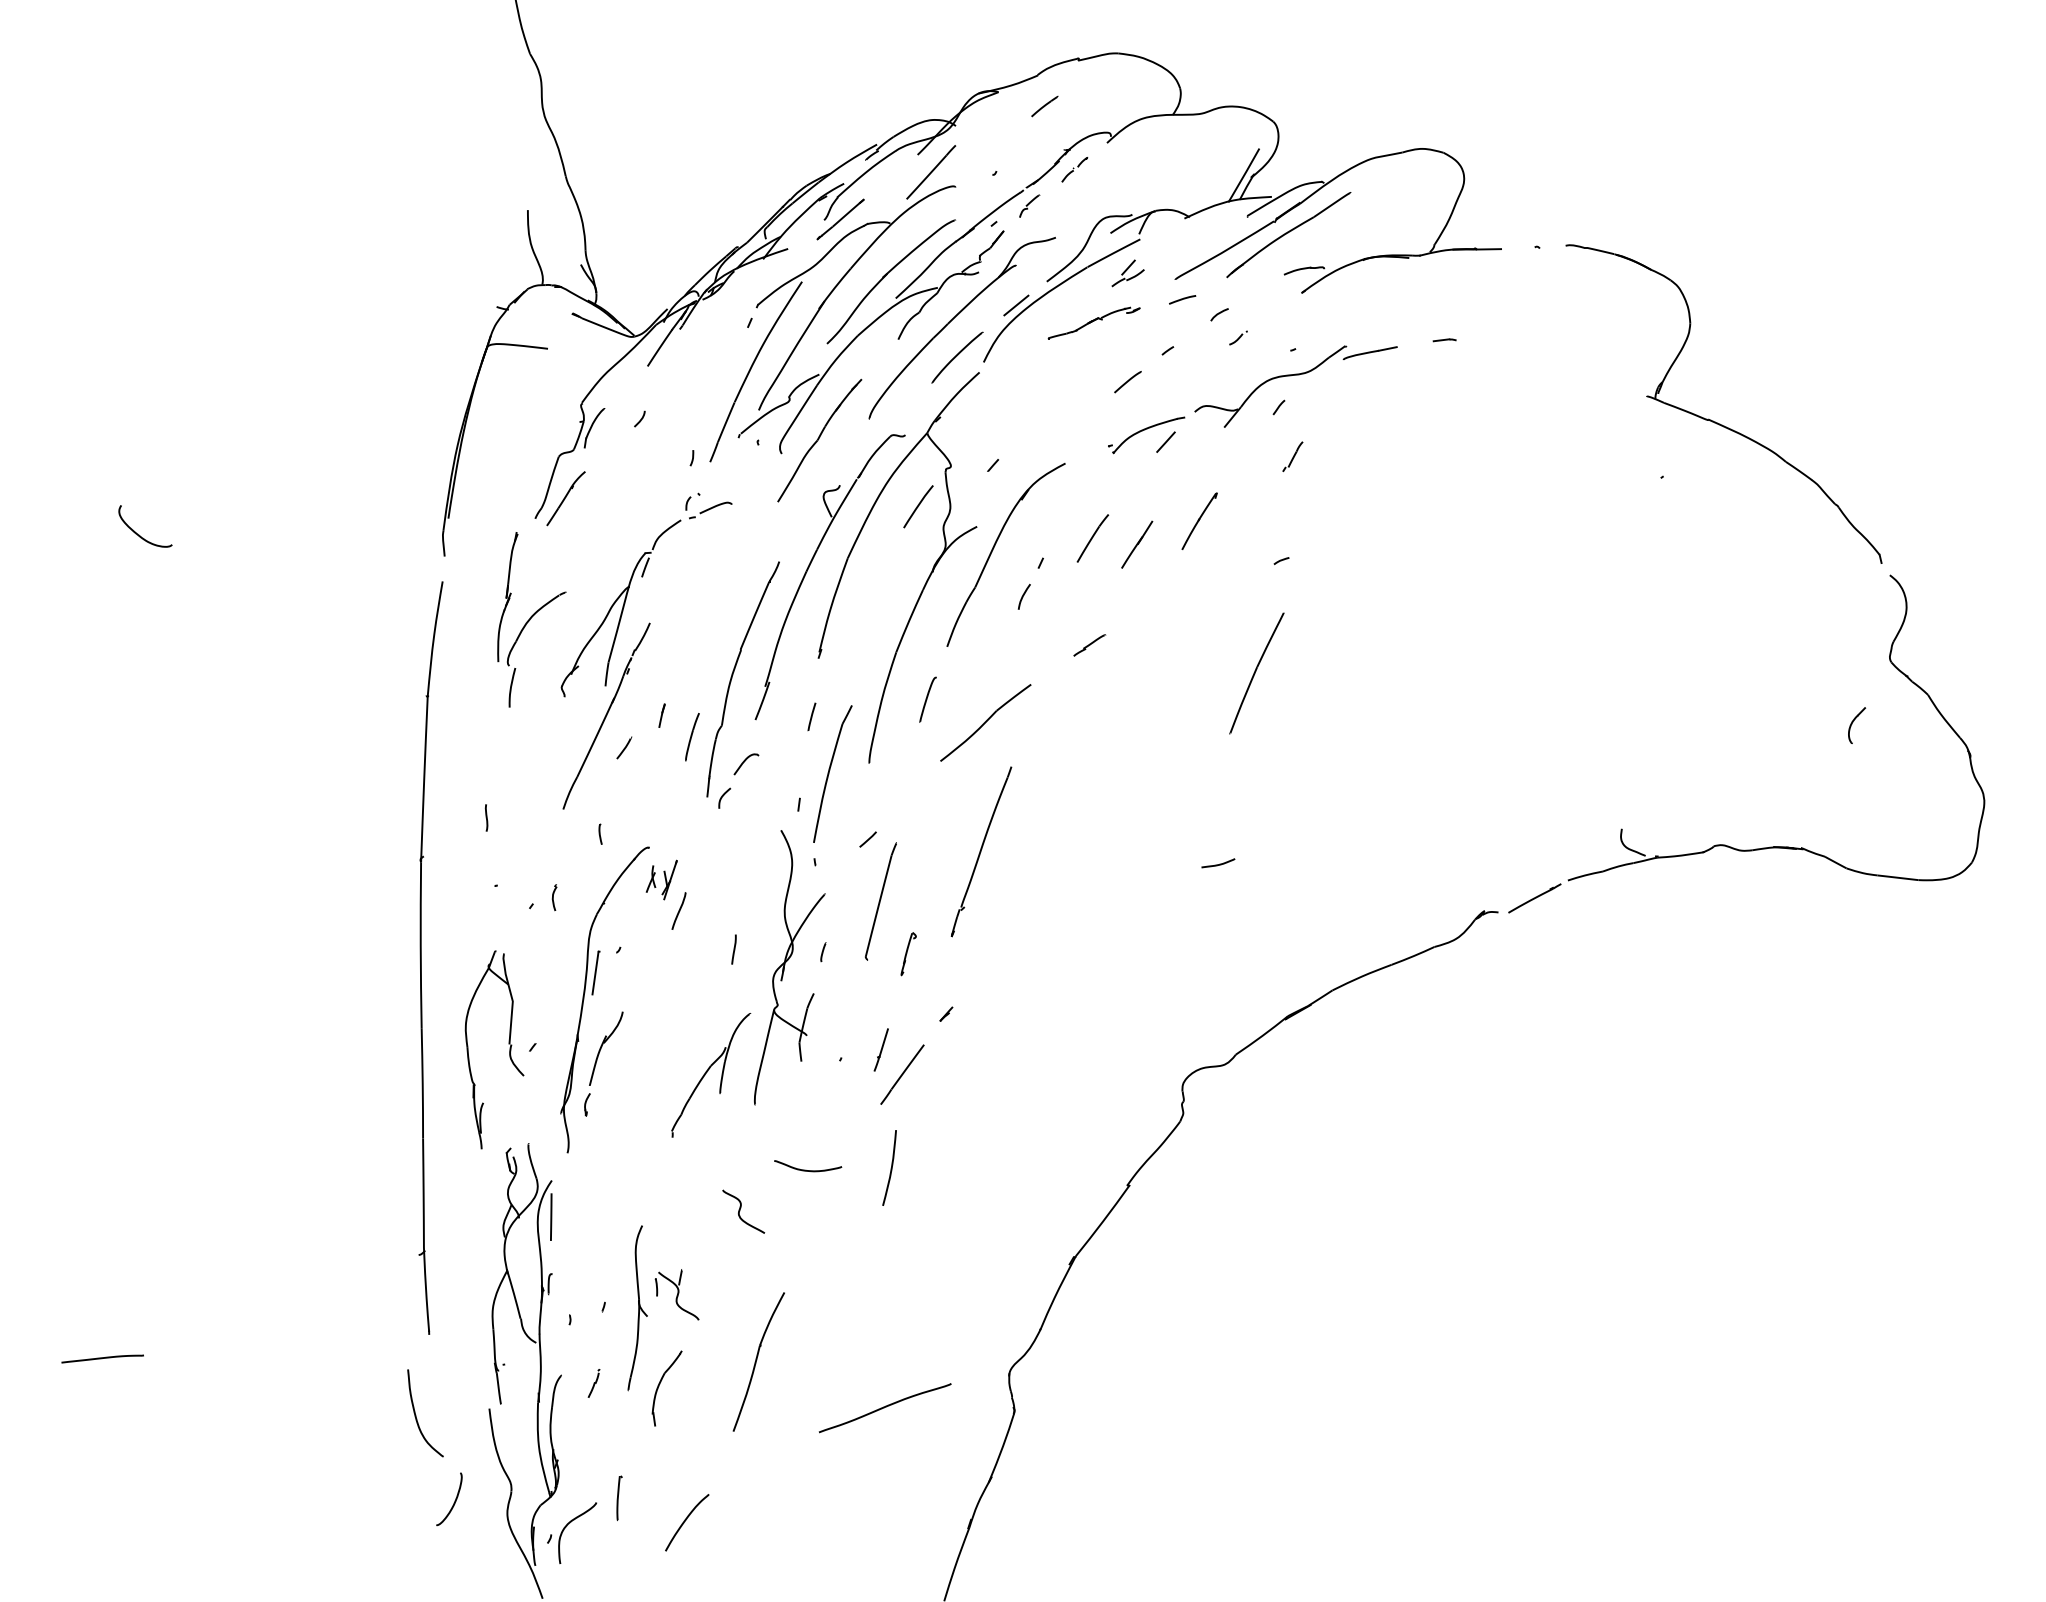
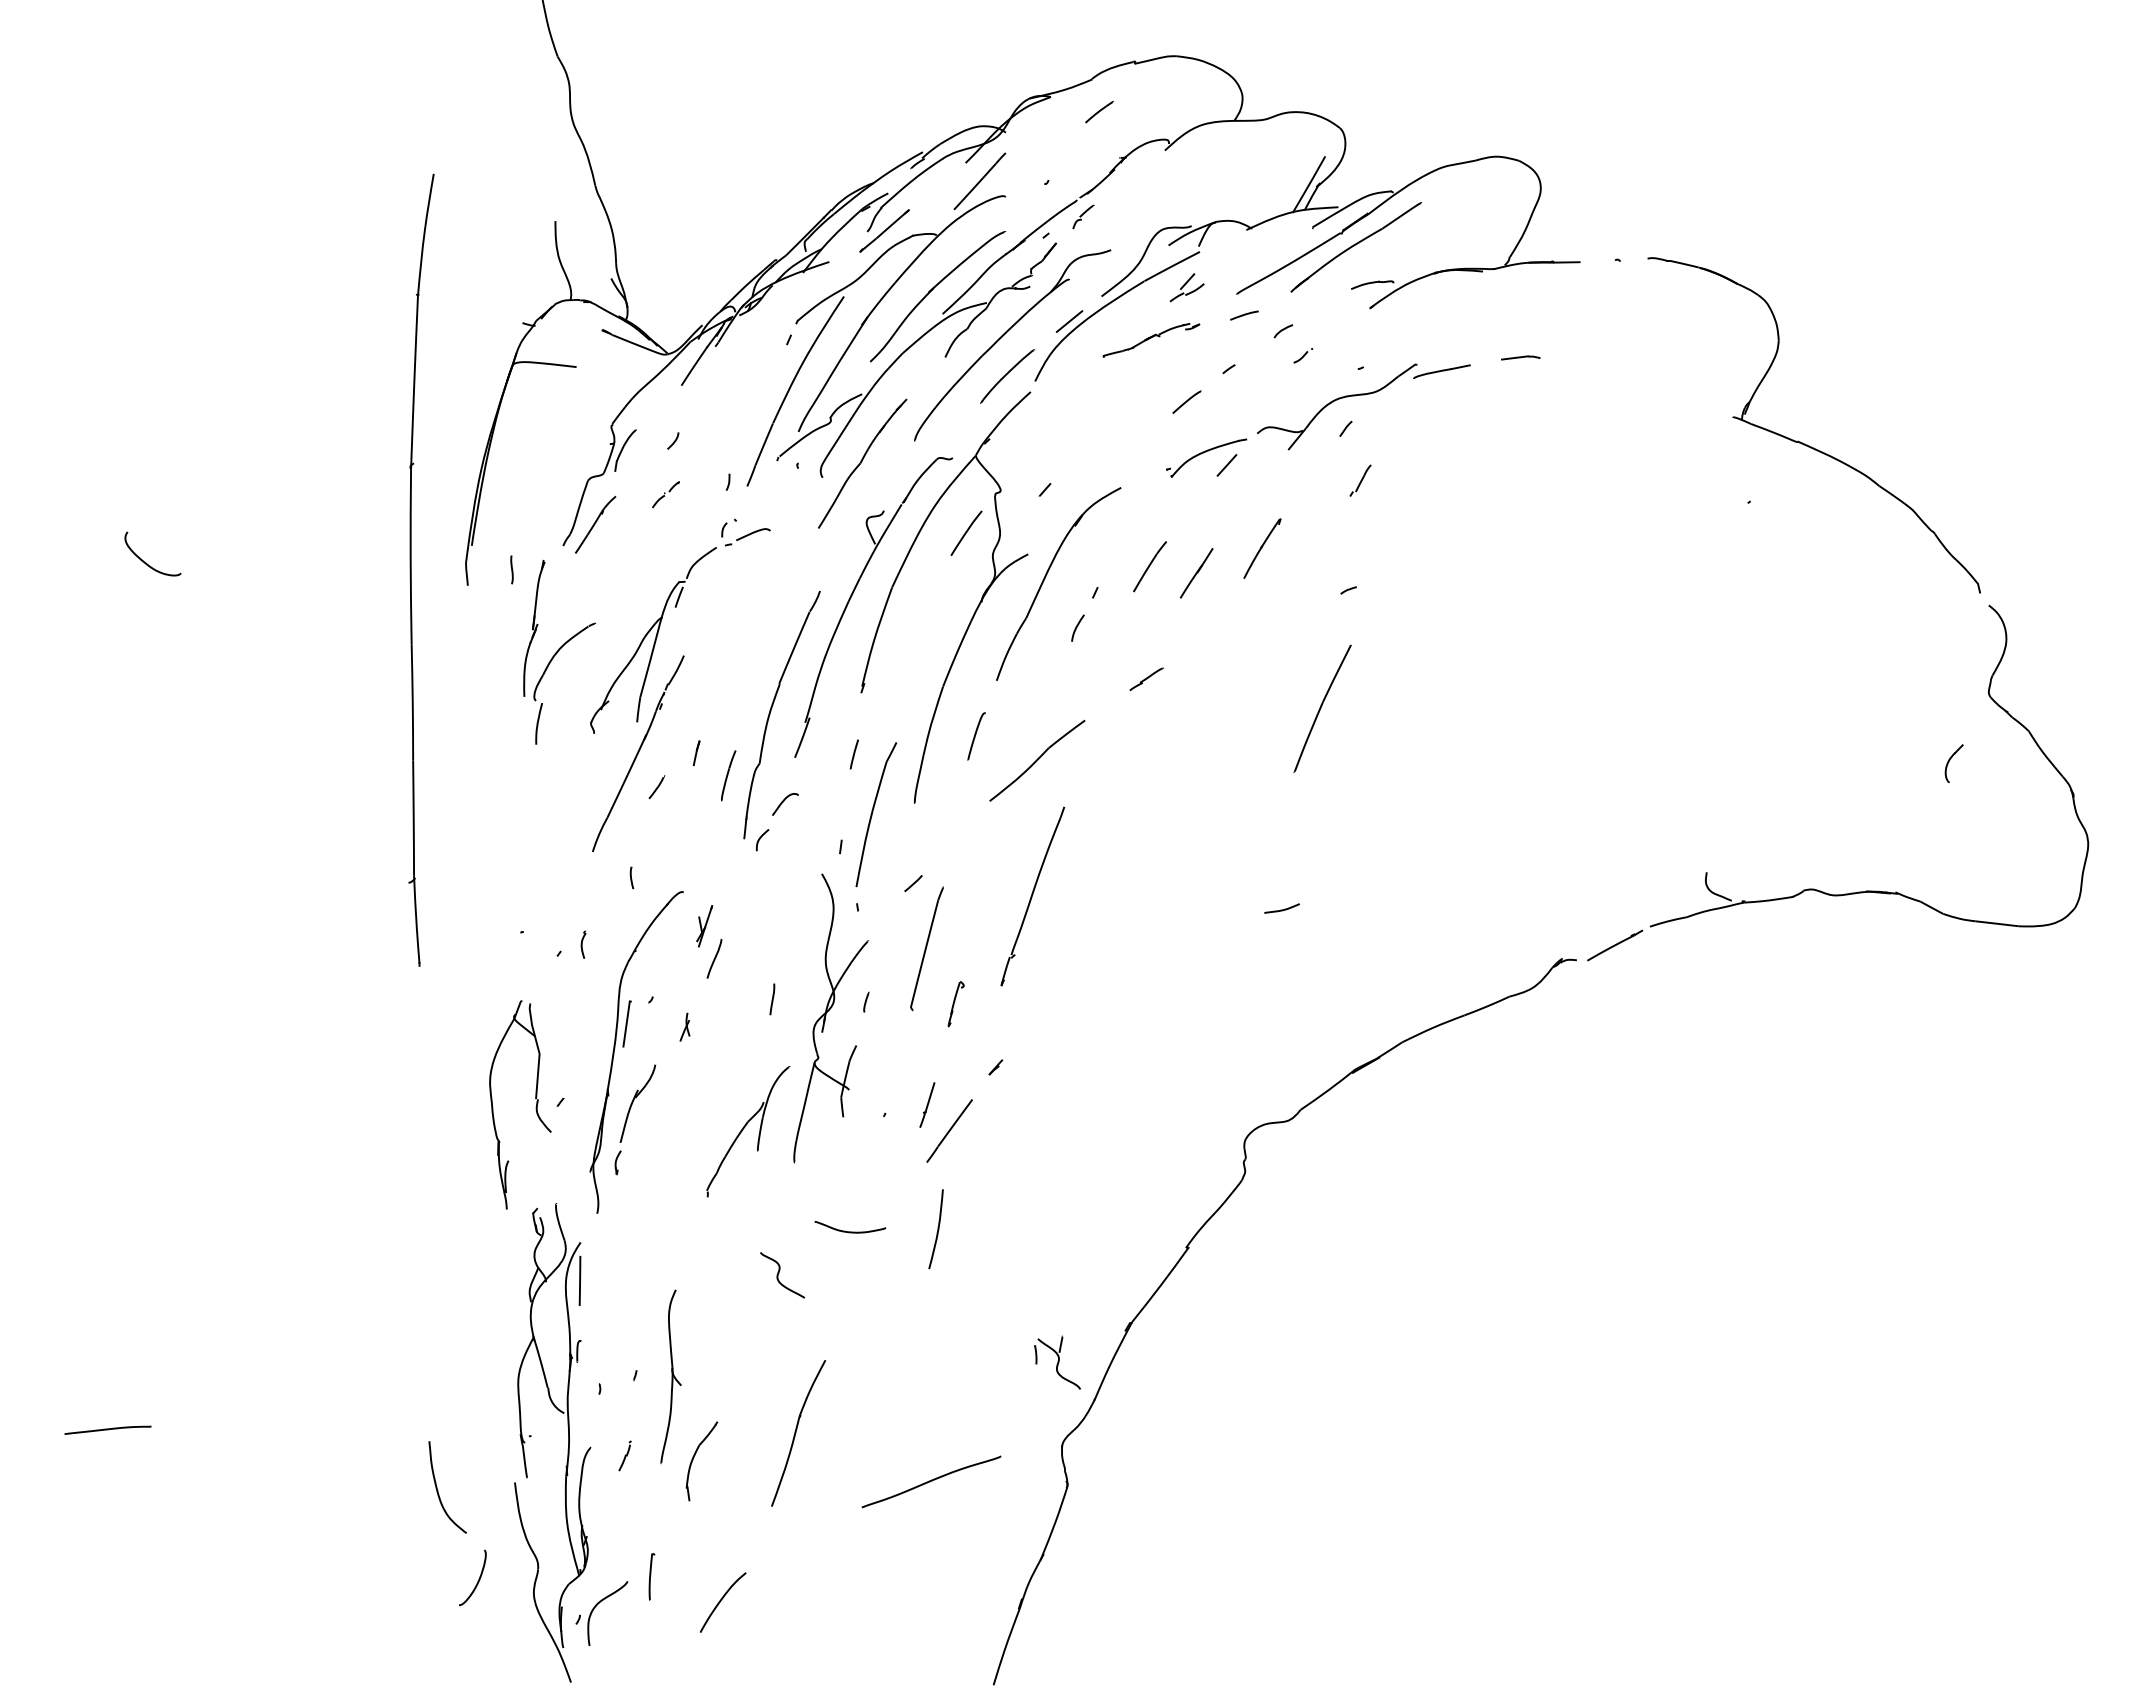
part: (1074, 169) -> (665, 494), moved
part: (1443, 340) -> (1519, 358), size x1.6
line: (486, 817) -> (511, 569), moved
part: (650, 878) -> (684, 1026), moved
part: (421, 957) -> (411, 569), moved
part: (677, 1294) -> (1057, 1362), moved

